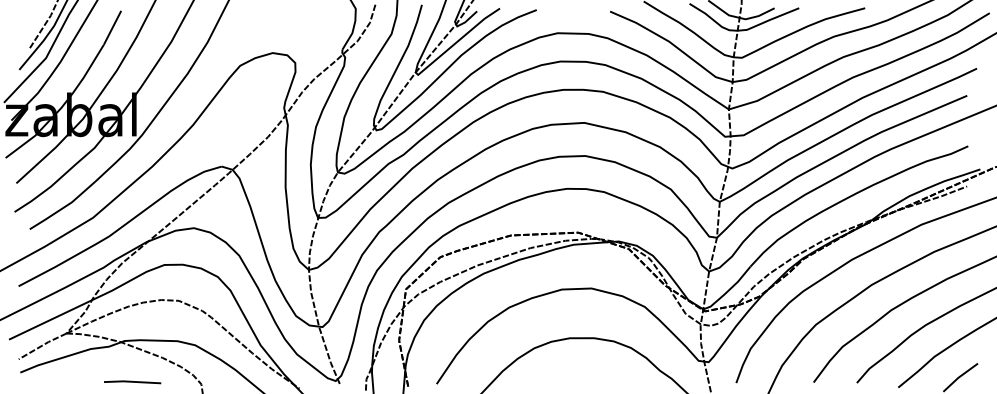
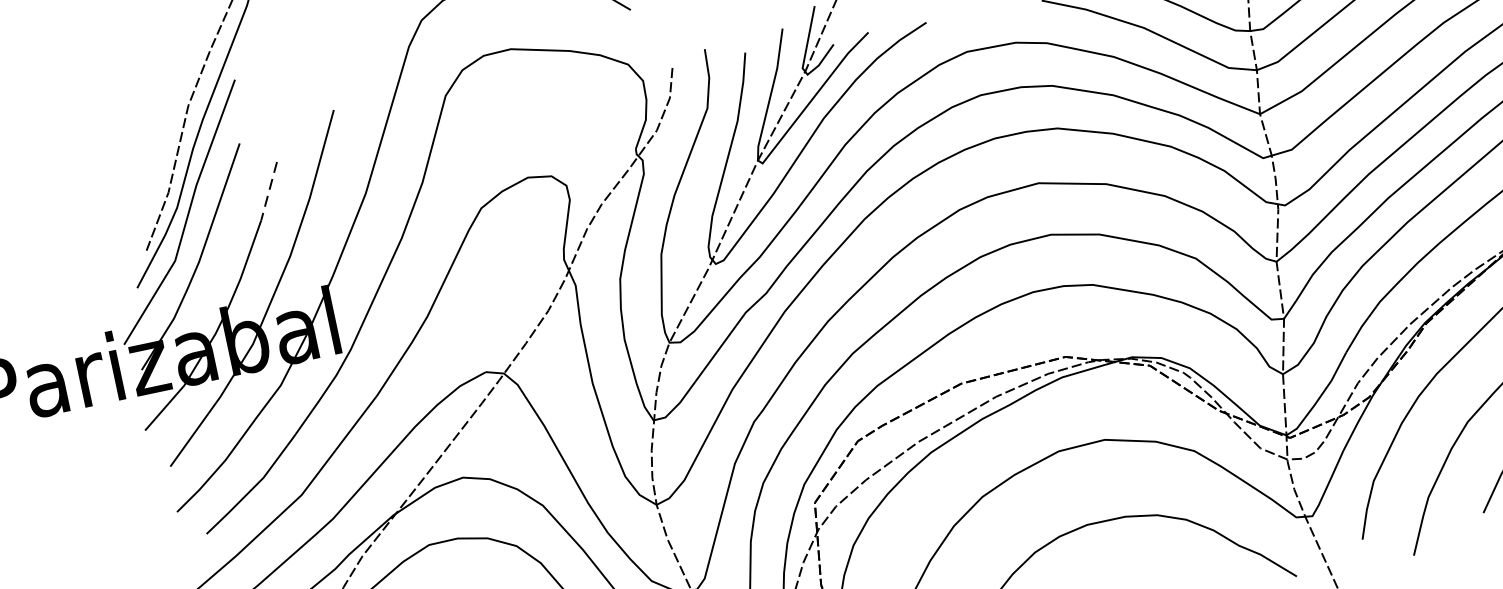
line: (112, 28) -> (269, 192), solid -> dashed

